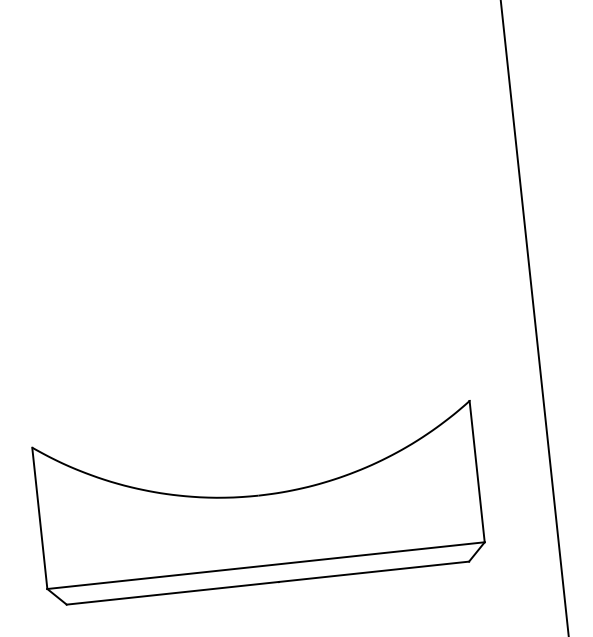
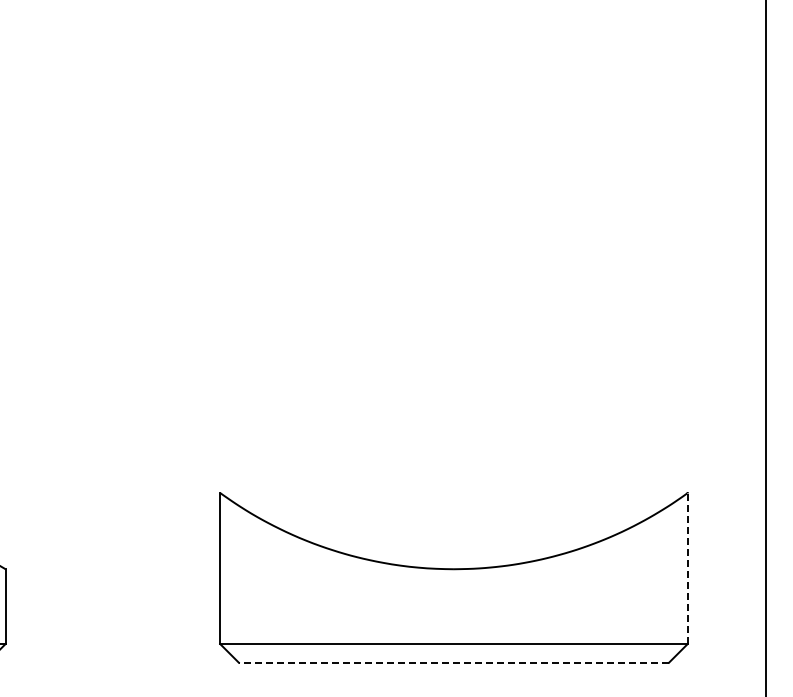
line: (476, 471) -> (687, 568), solid -> dashed
line: (267, 582) -> (453, 662), solid -> dashed

